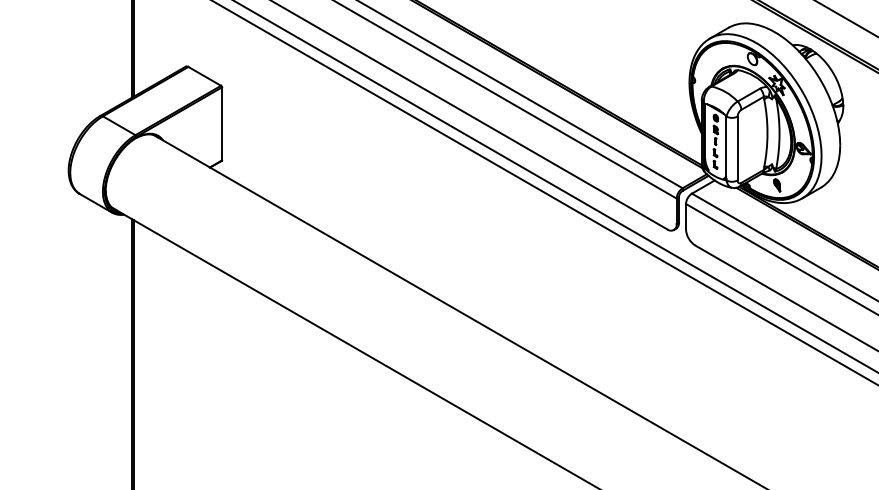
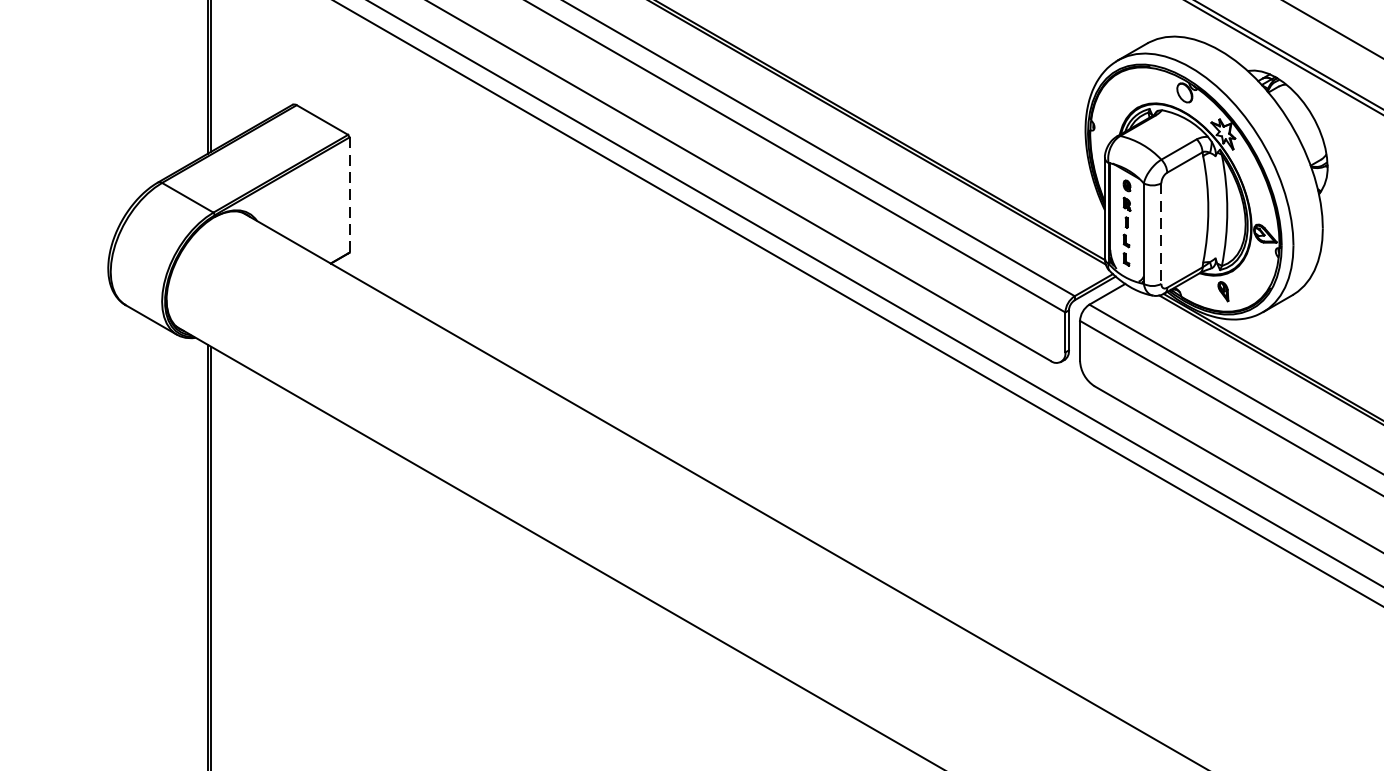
line: (222, 124) -> (350, 195), solid -> dashed
line: (737, 148) -> (1161, 233), solid -> dashed

